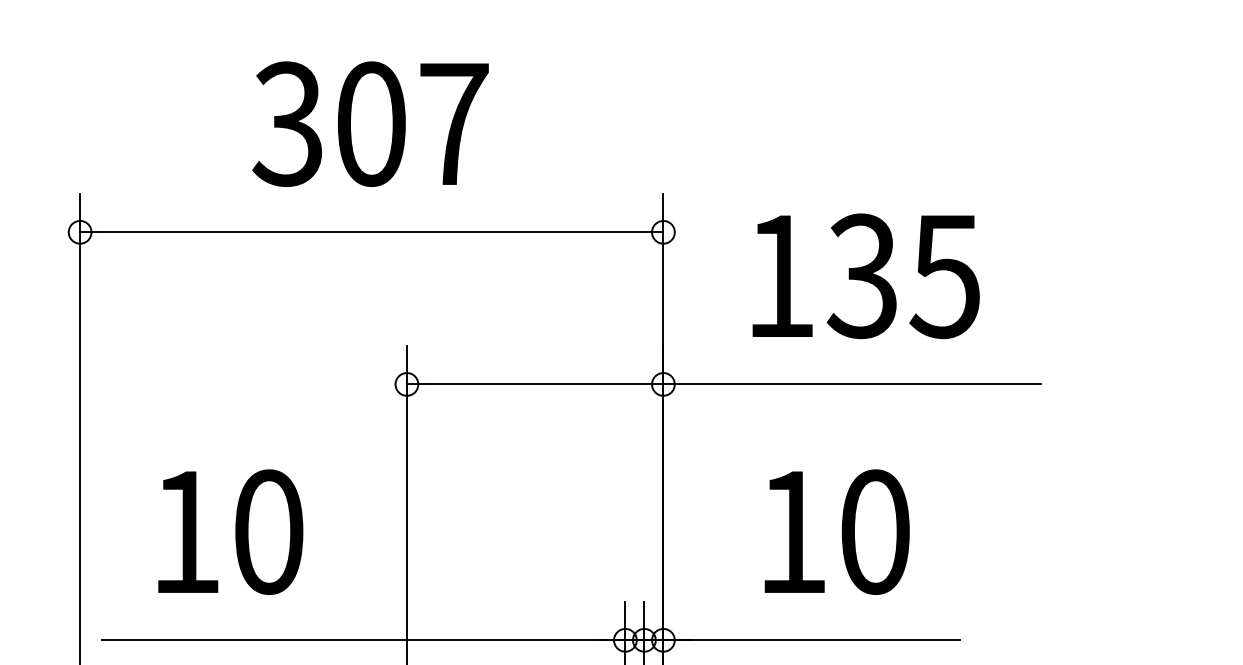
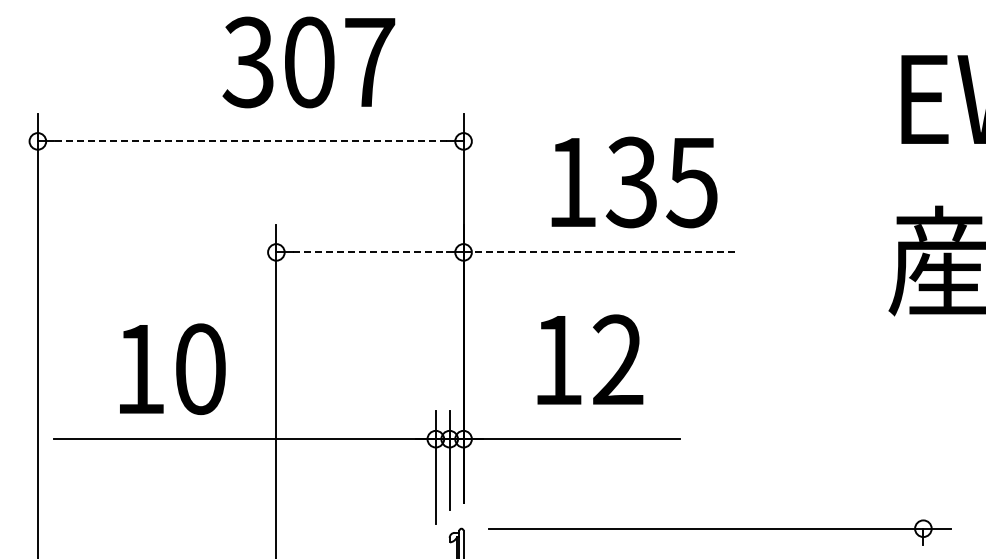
text: (370, 124) -> (308, 62), moved
line: (371, 232) -> (250, 141), solid -> dashed
text: (866, 276) -> (634, 182), moved
line: (534, 384) -> (369, 252), solid -> dashed
line: (852, 384) -> (601, 252), solid -> dashed
text: (230, 531) -> (172, 368), moved
text: (875, 532) -> (618, 360), 10 -> 12

